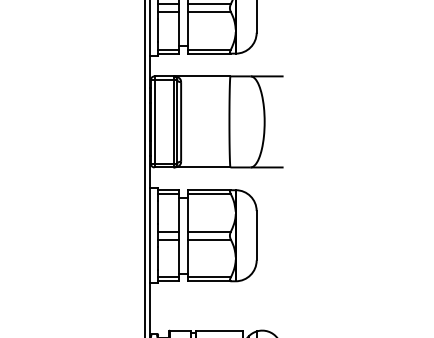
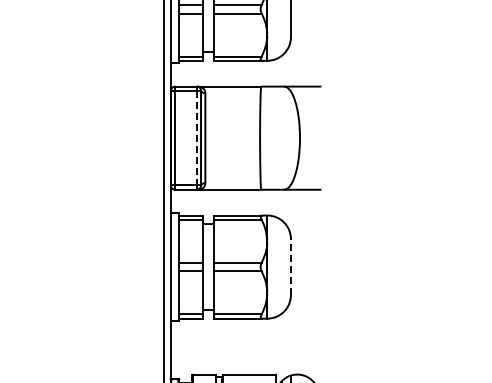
line: (173, 122) -> (196, 138), solid -> dashed
line: (256, 236) -> (290, 267), solid -> dashed

